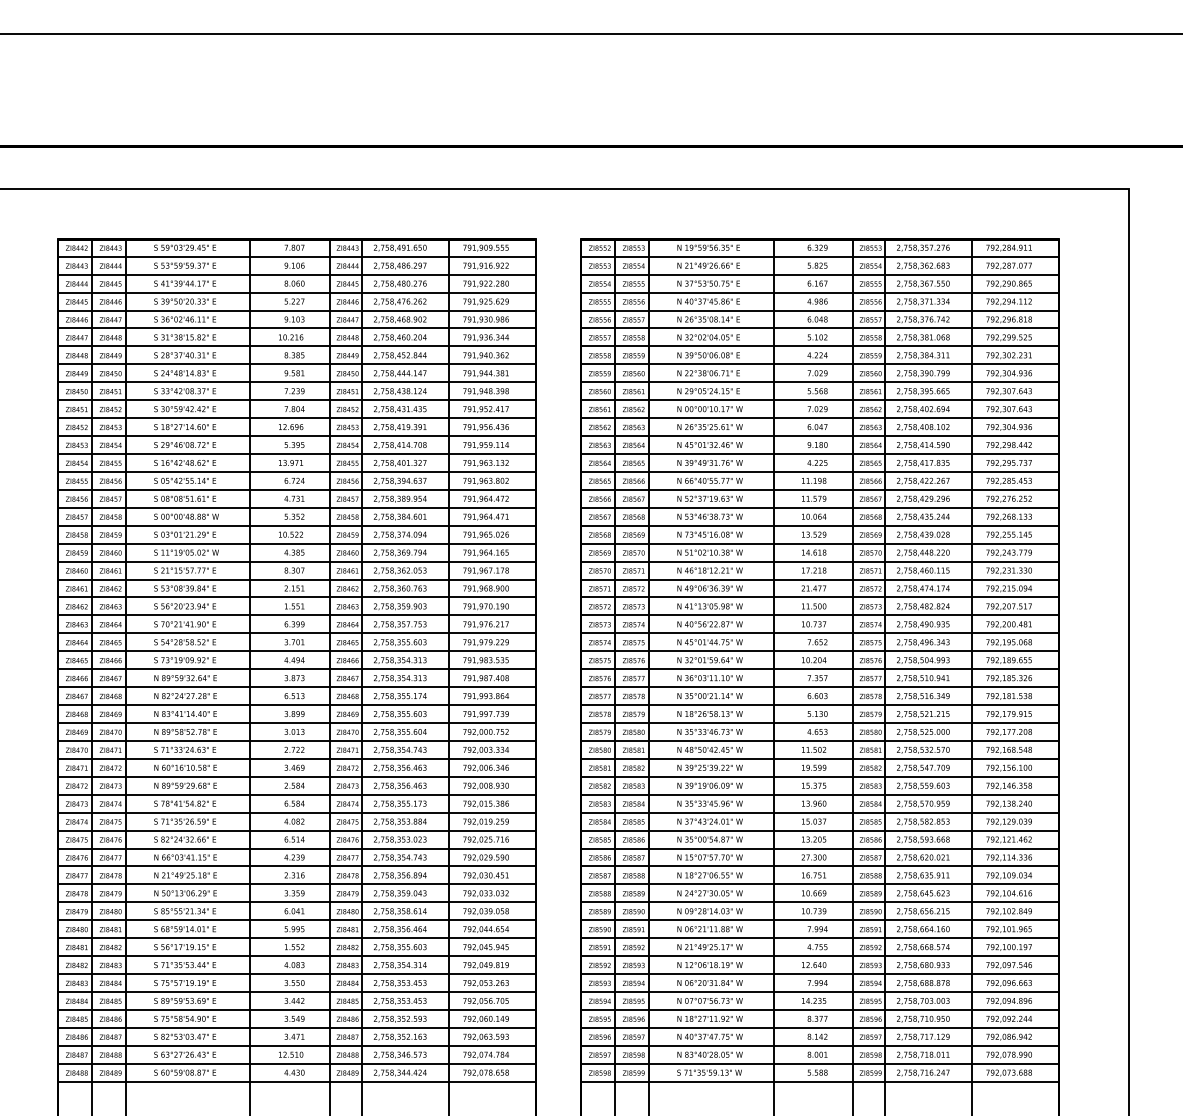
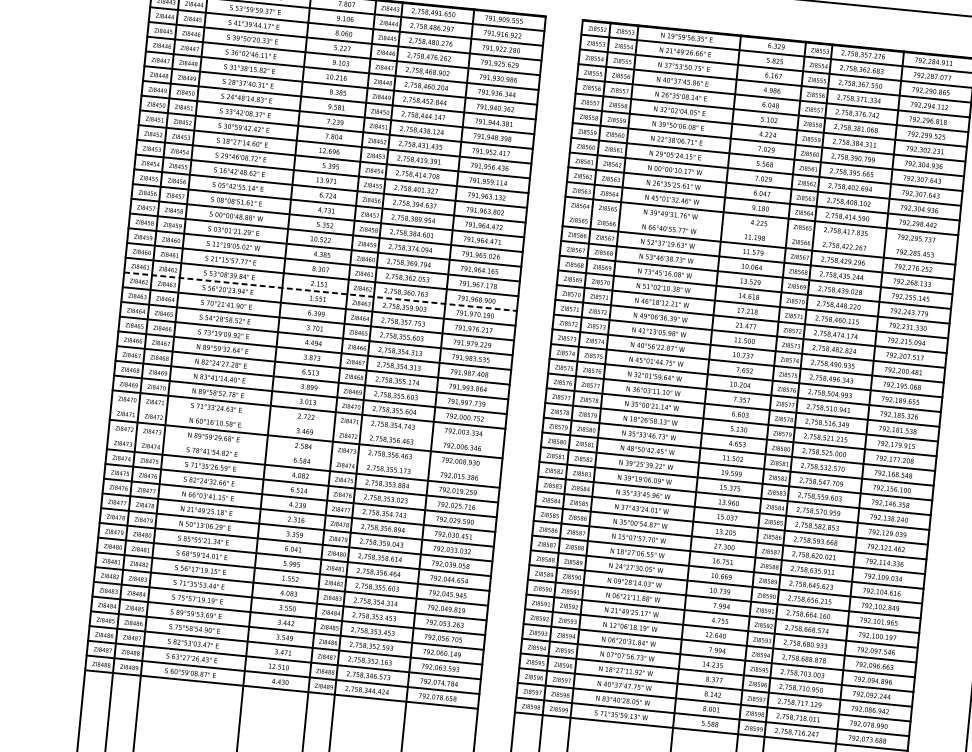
line: (820, 471) -> (760, 230), removed
line: (297, 597) -> (320, 291), solid -> dashed
line: (296, 758) -> (307, 423), removed
line: (296, 794) -> (304, 453), removed

